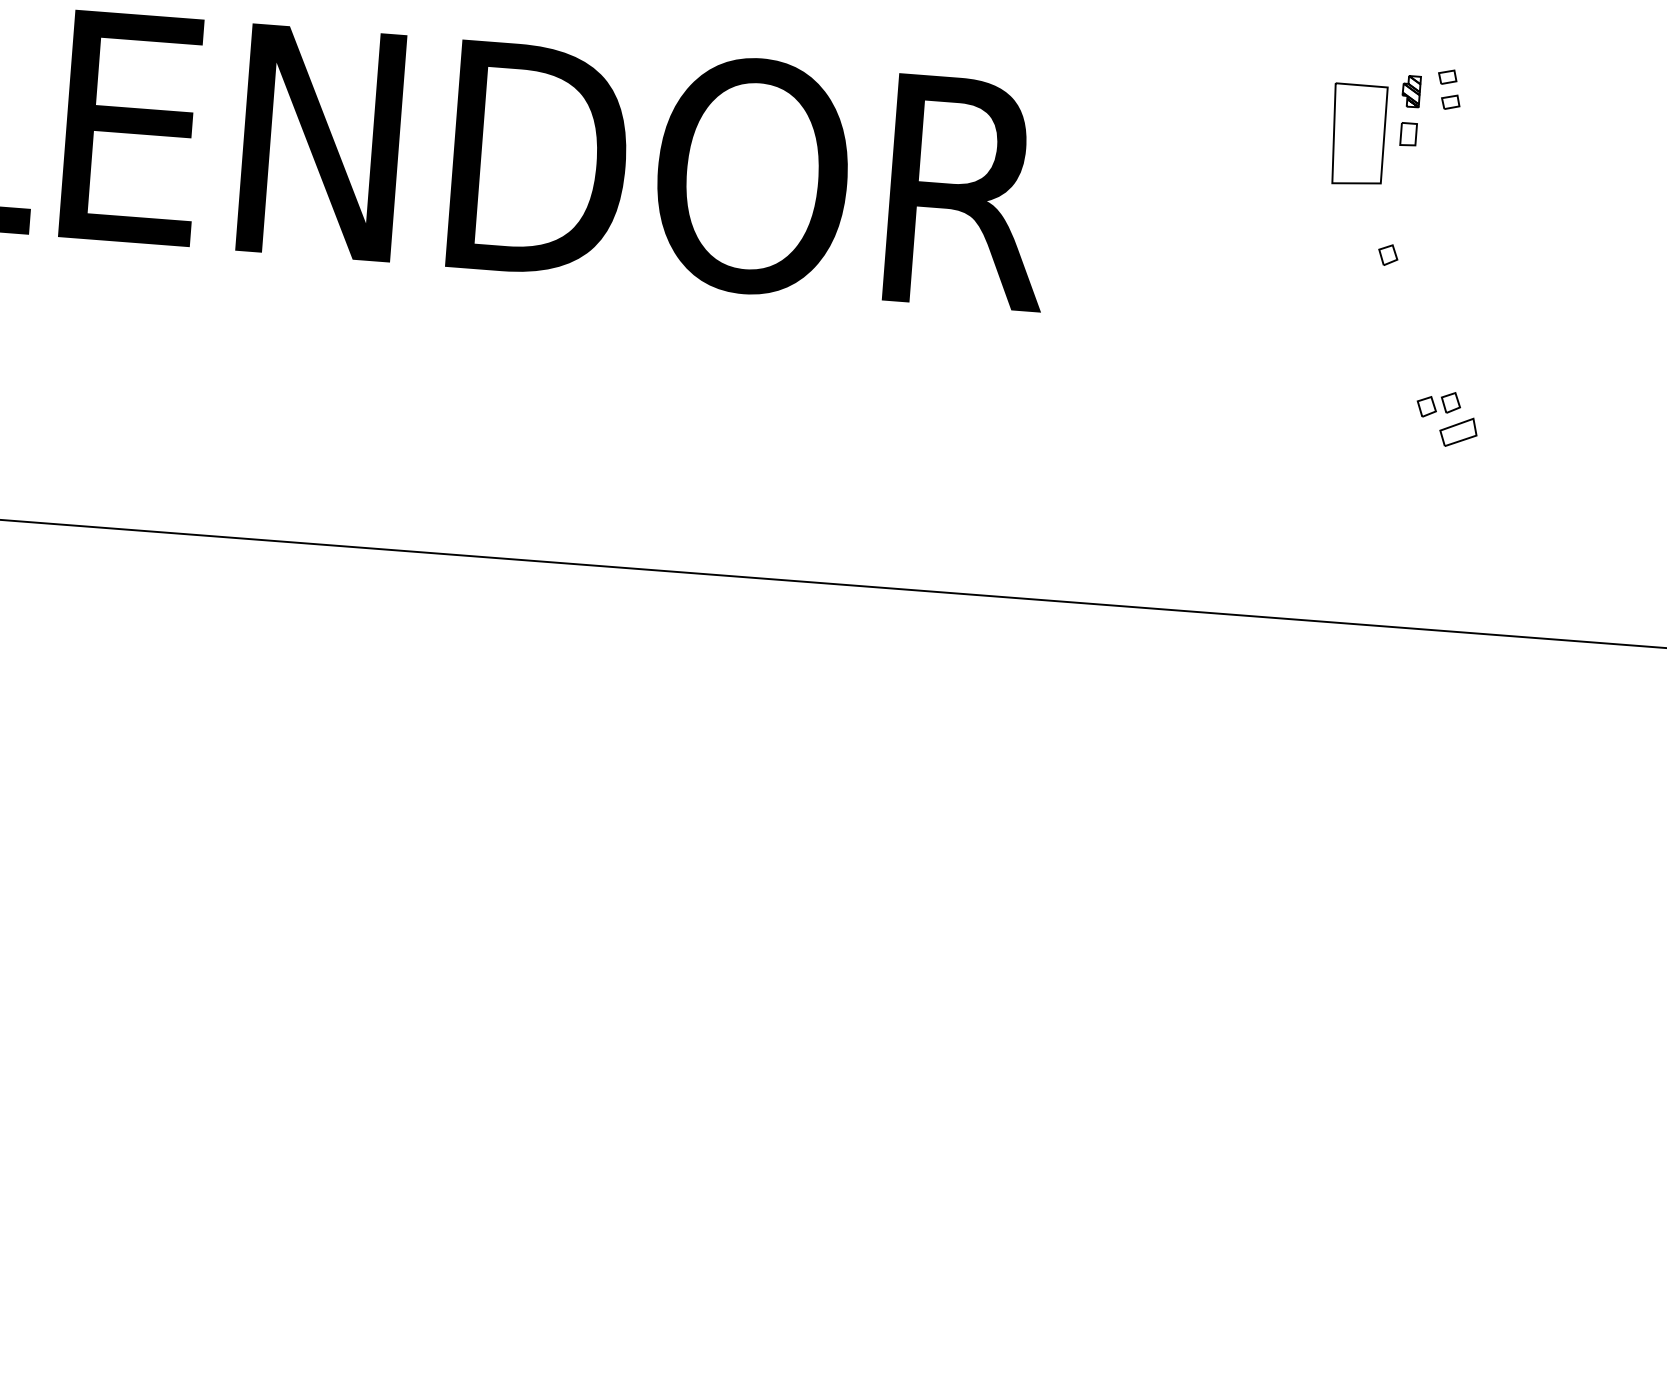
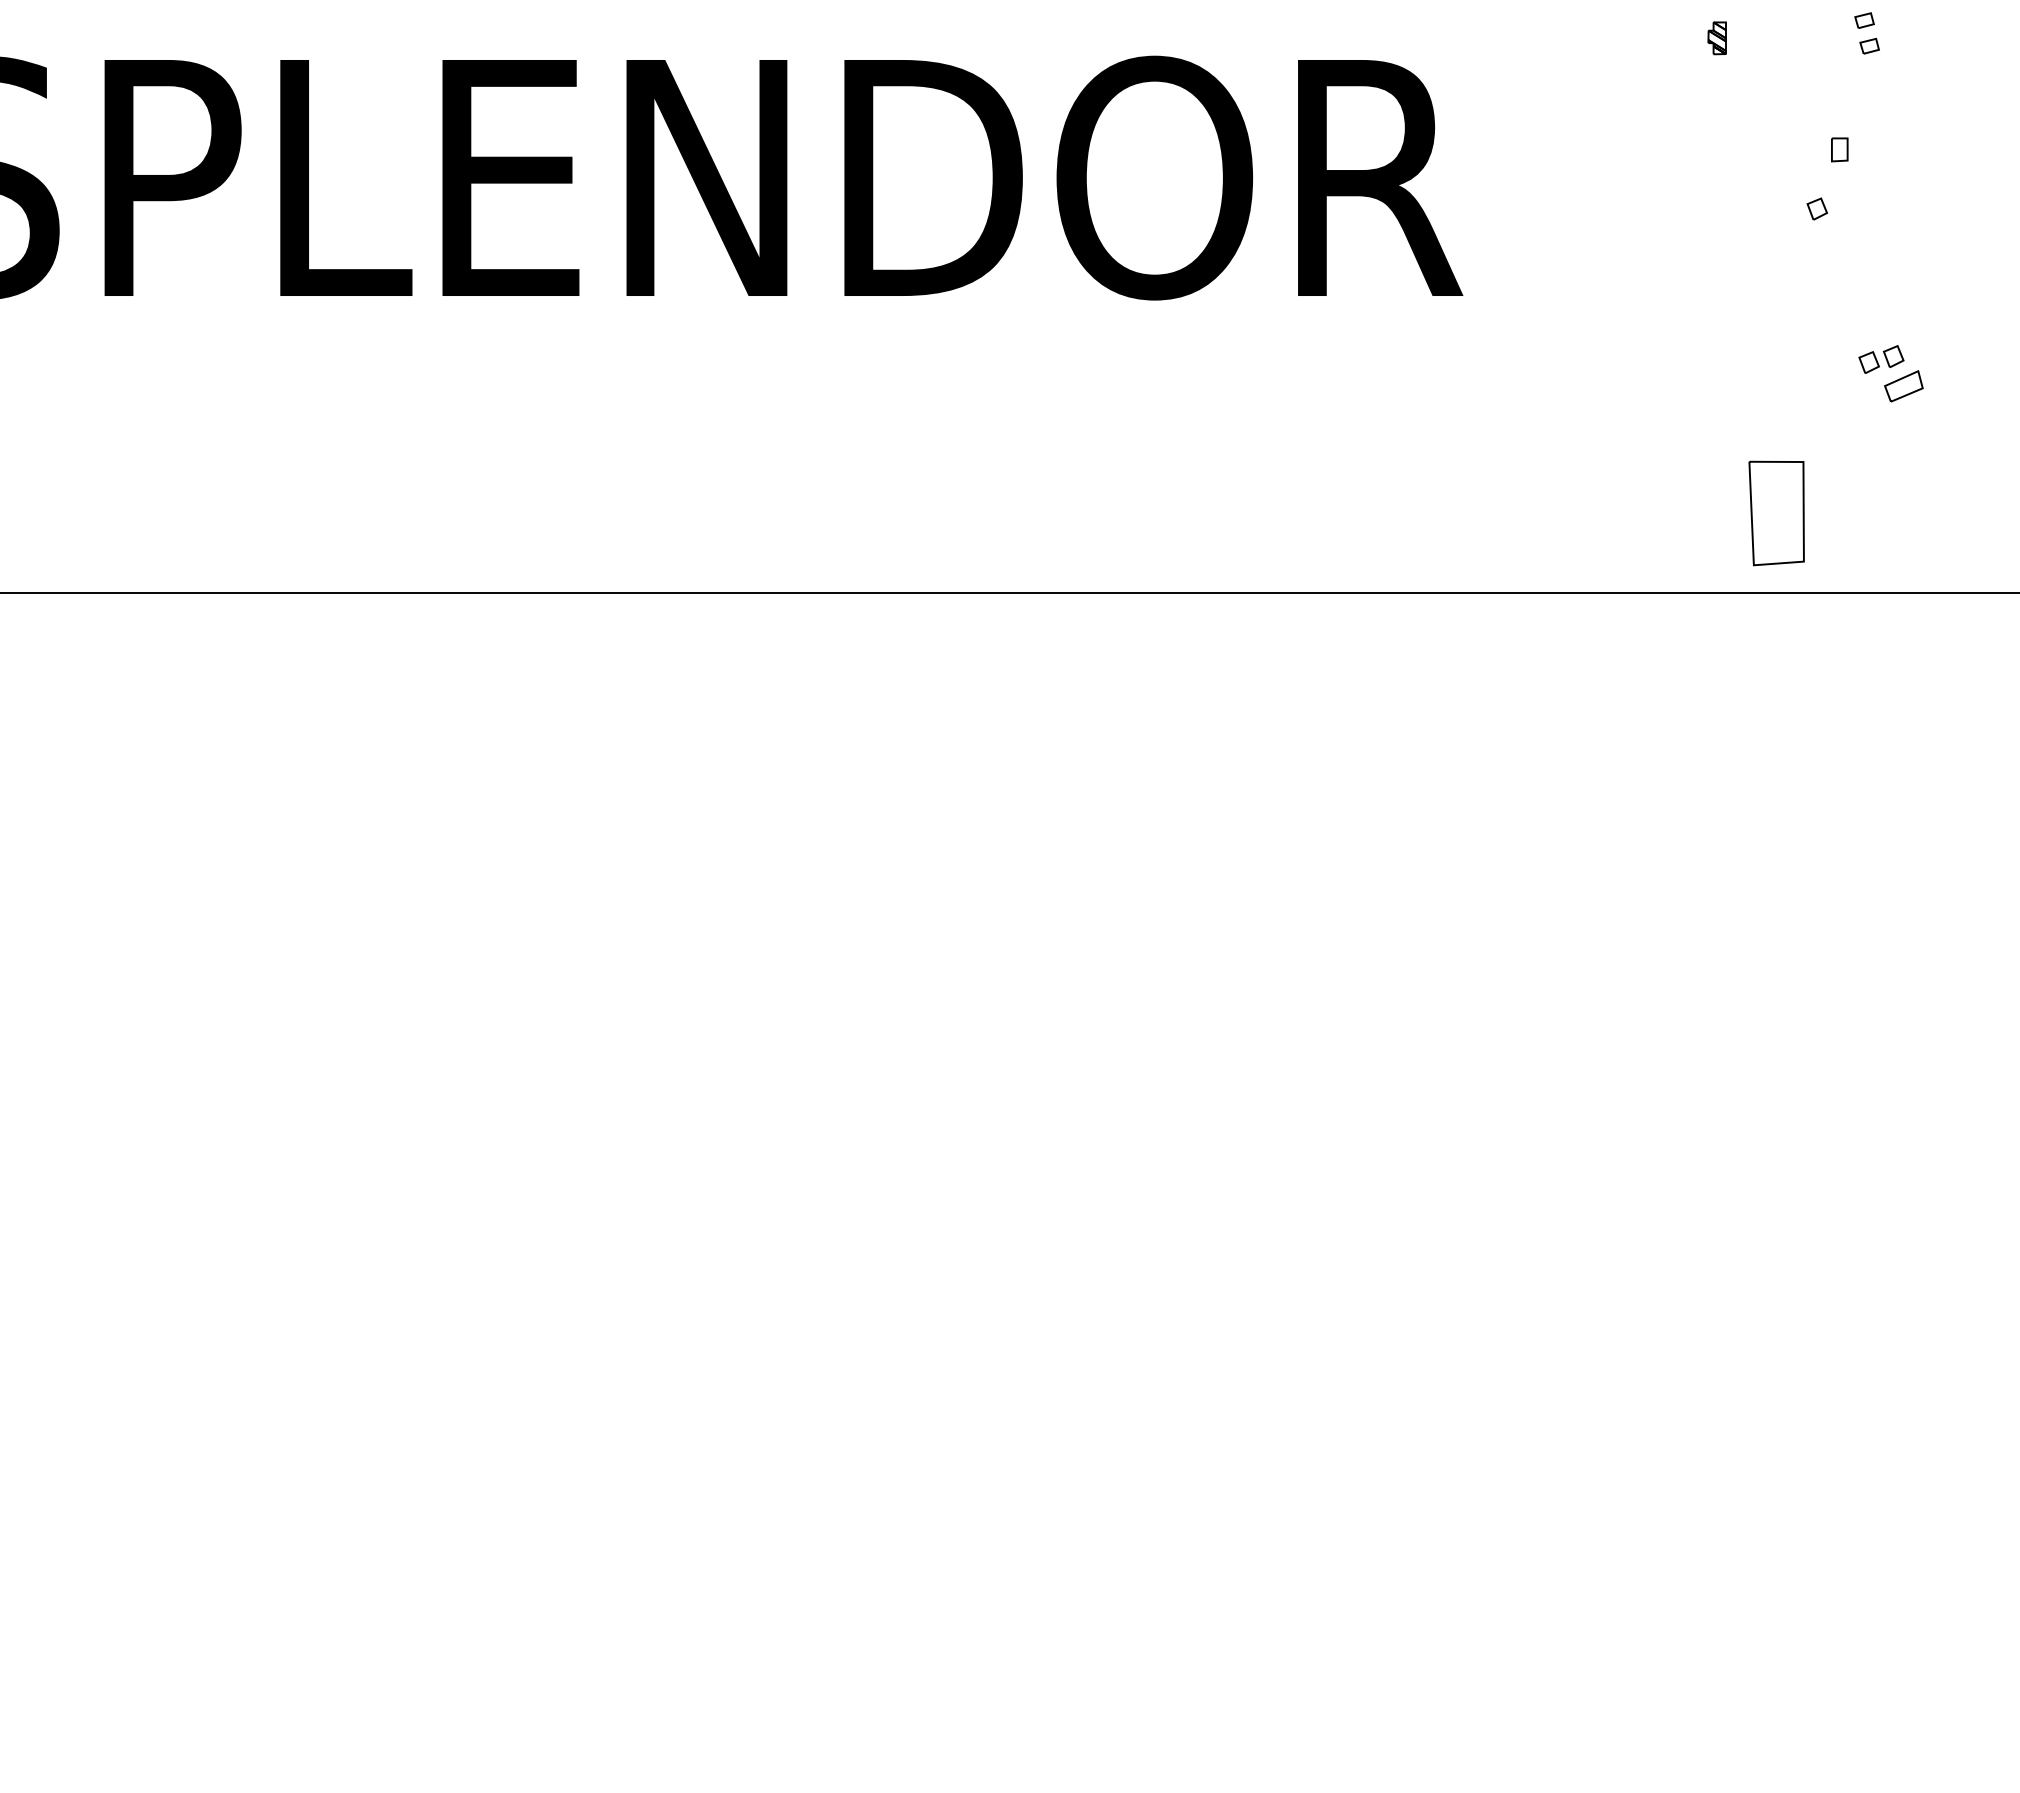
part: (1410, 91) -> (1716, 38), moved
part: (1408, 134) -> (1839, 149), moved
part: (1357, 135) -> (1776, 513), moved

